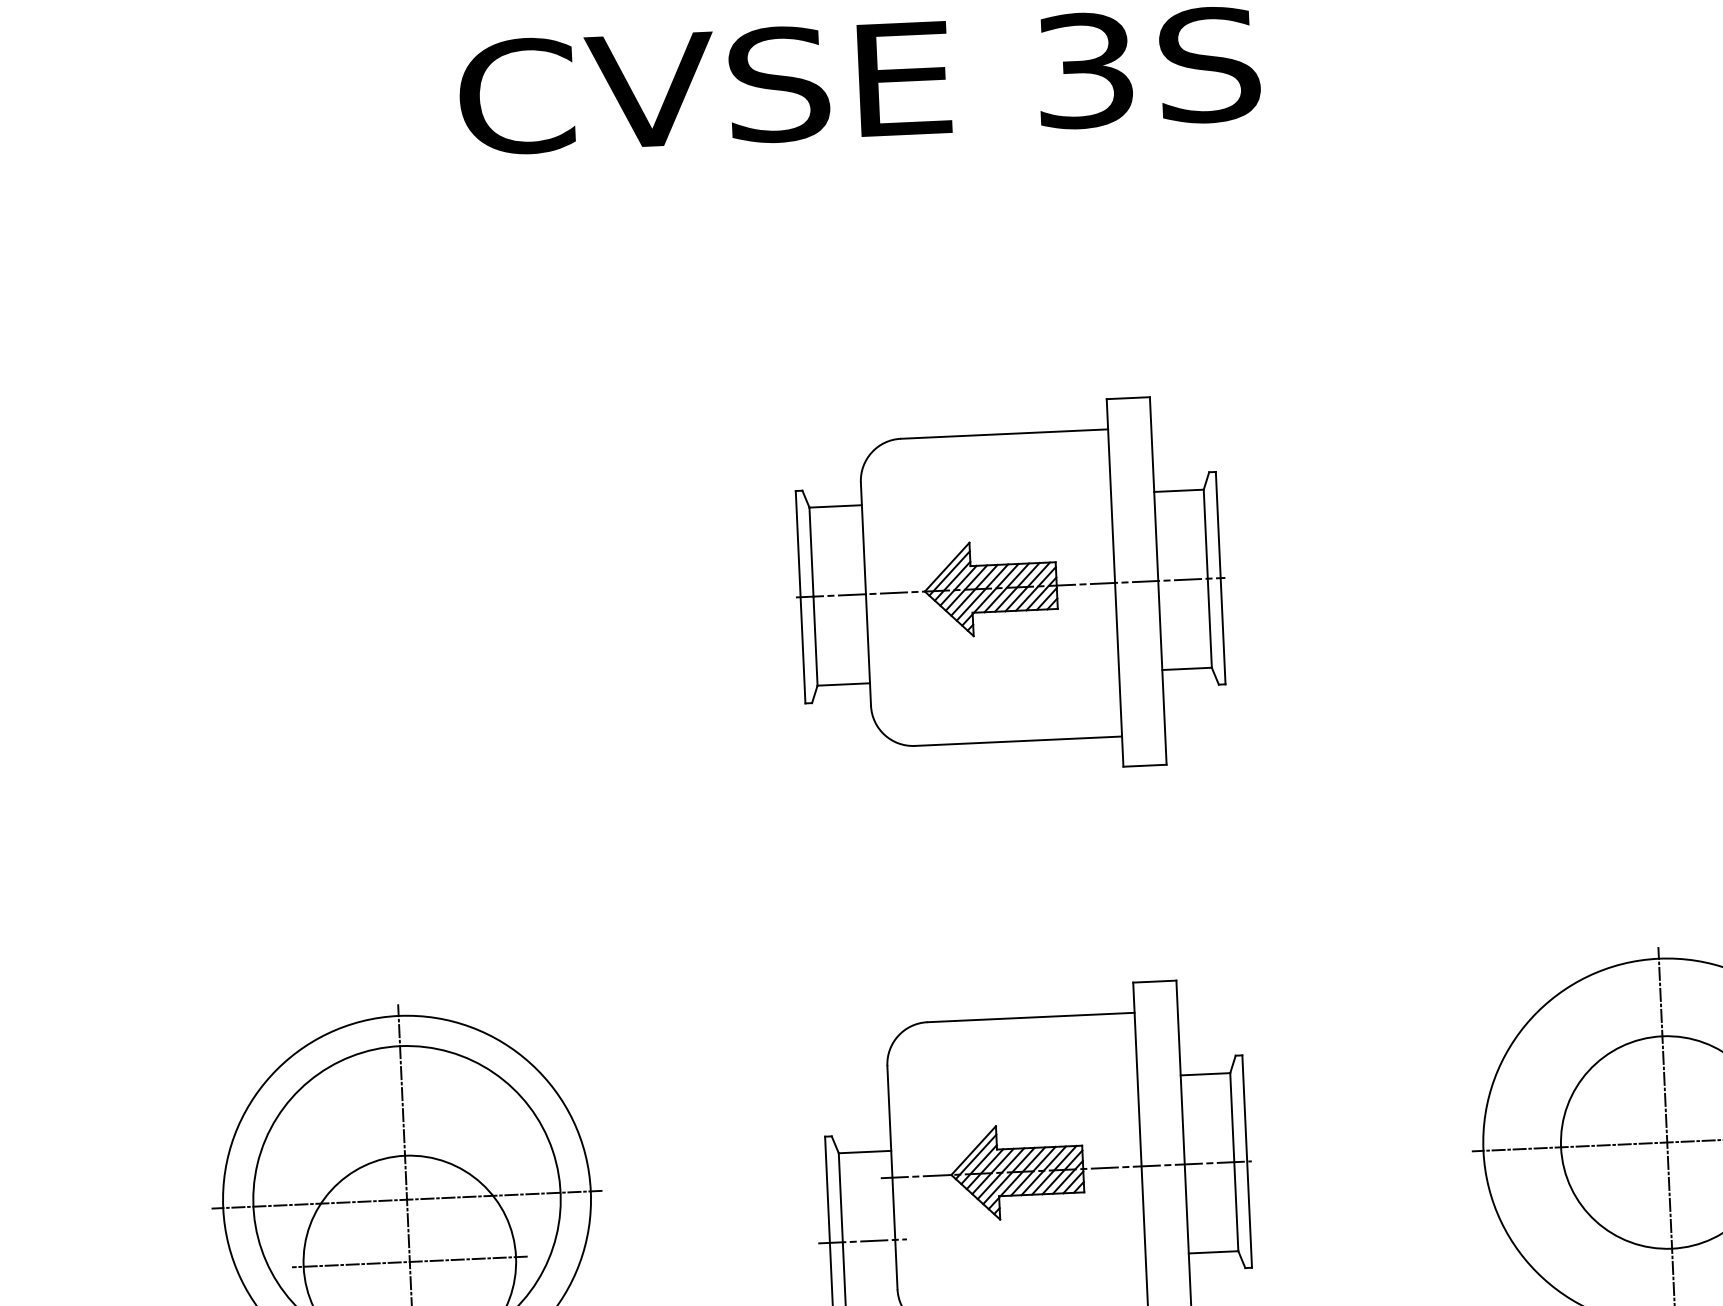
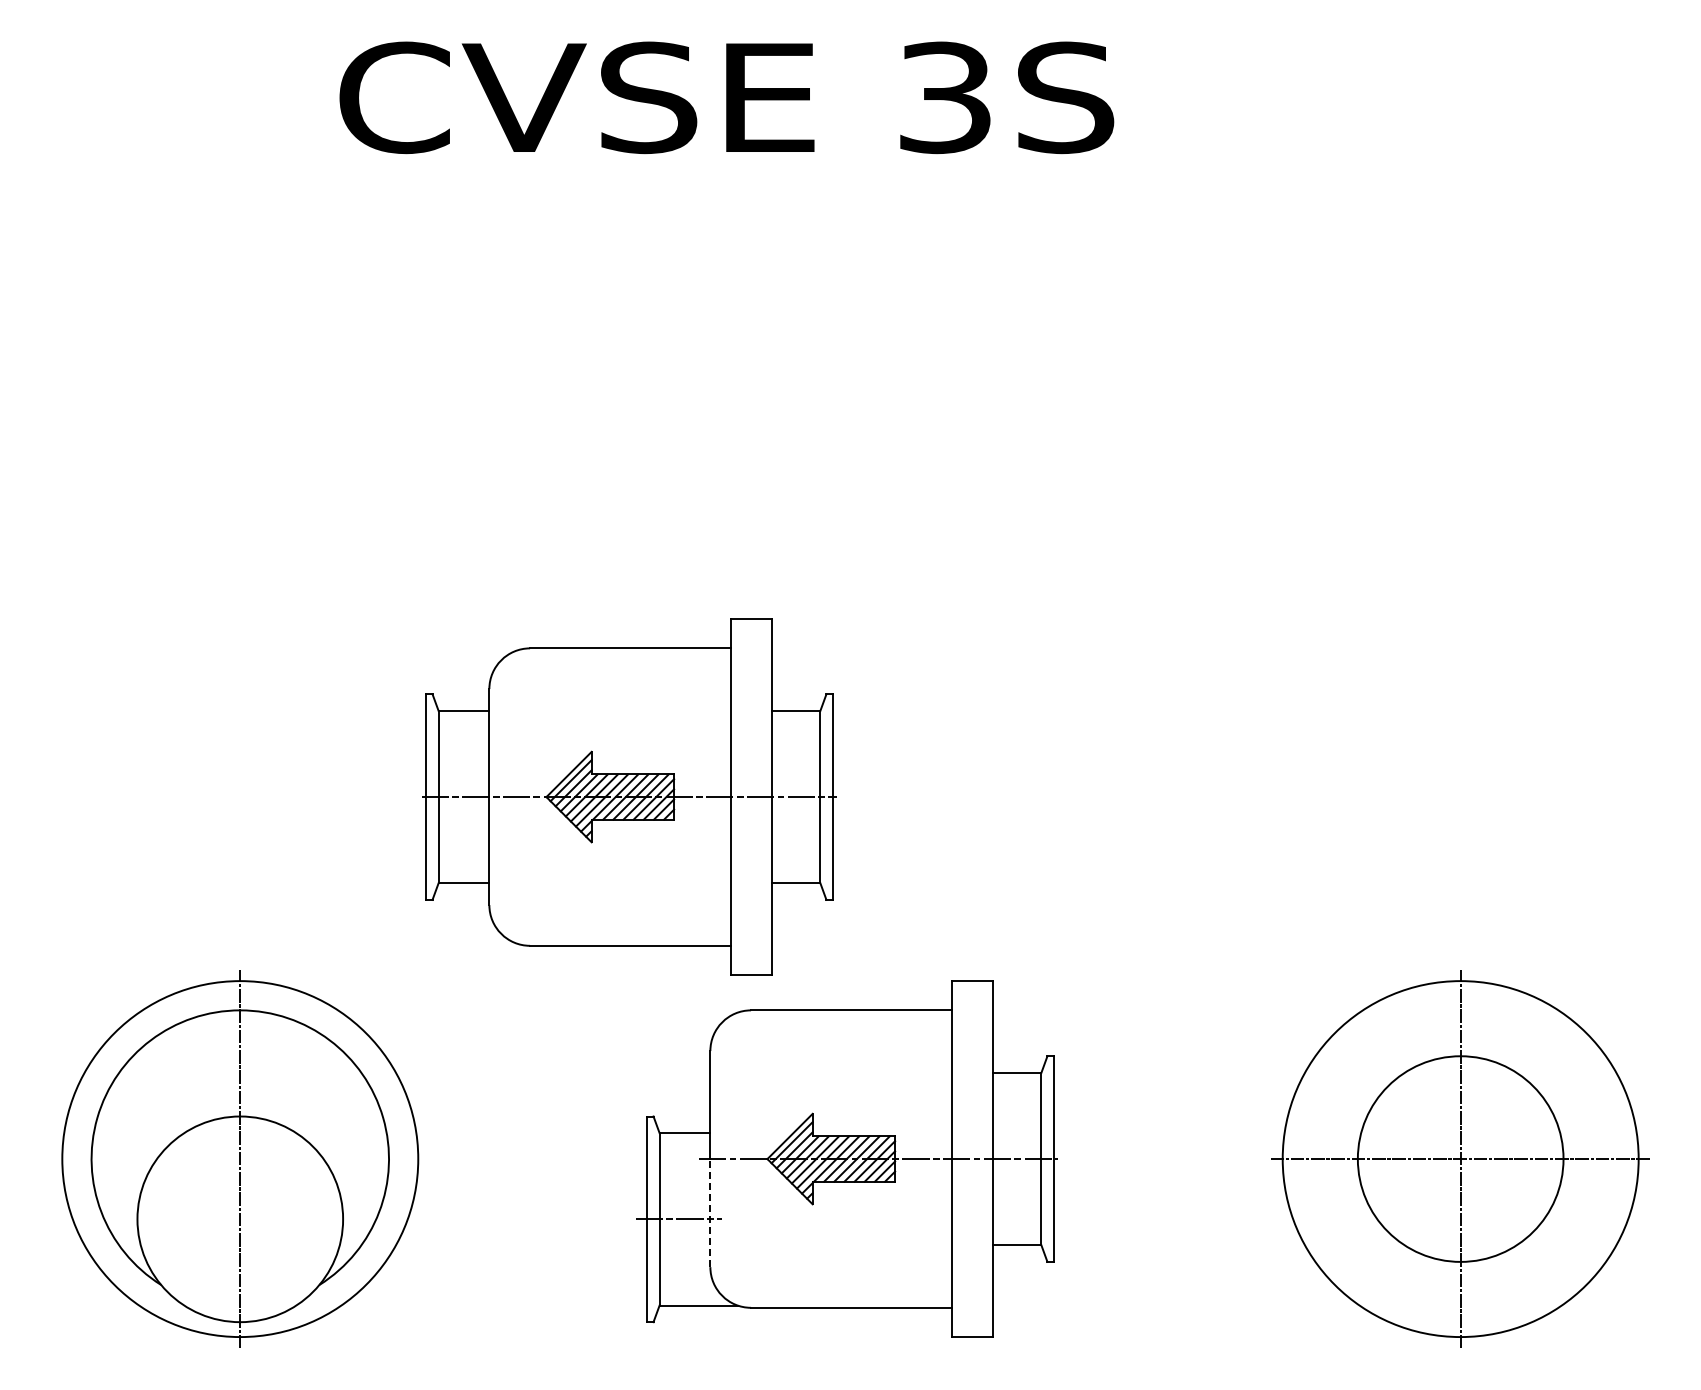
part: (1010, 587) -> (629, 796), moved
line: (407, 1200) -> (240, 1159), removed
line: (895, 1232) -> (710, 1212), solid -> dashed
line: (410, 1262) -> (240, 1219), removed

